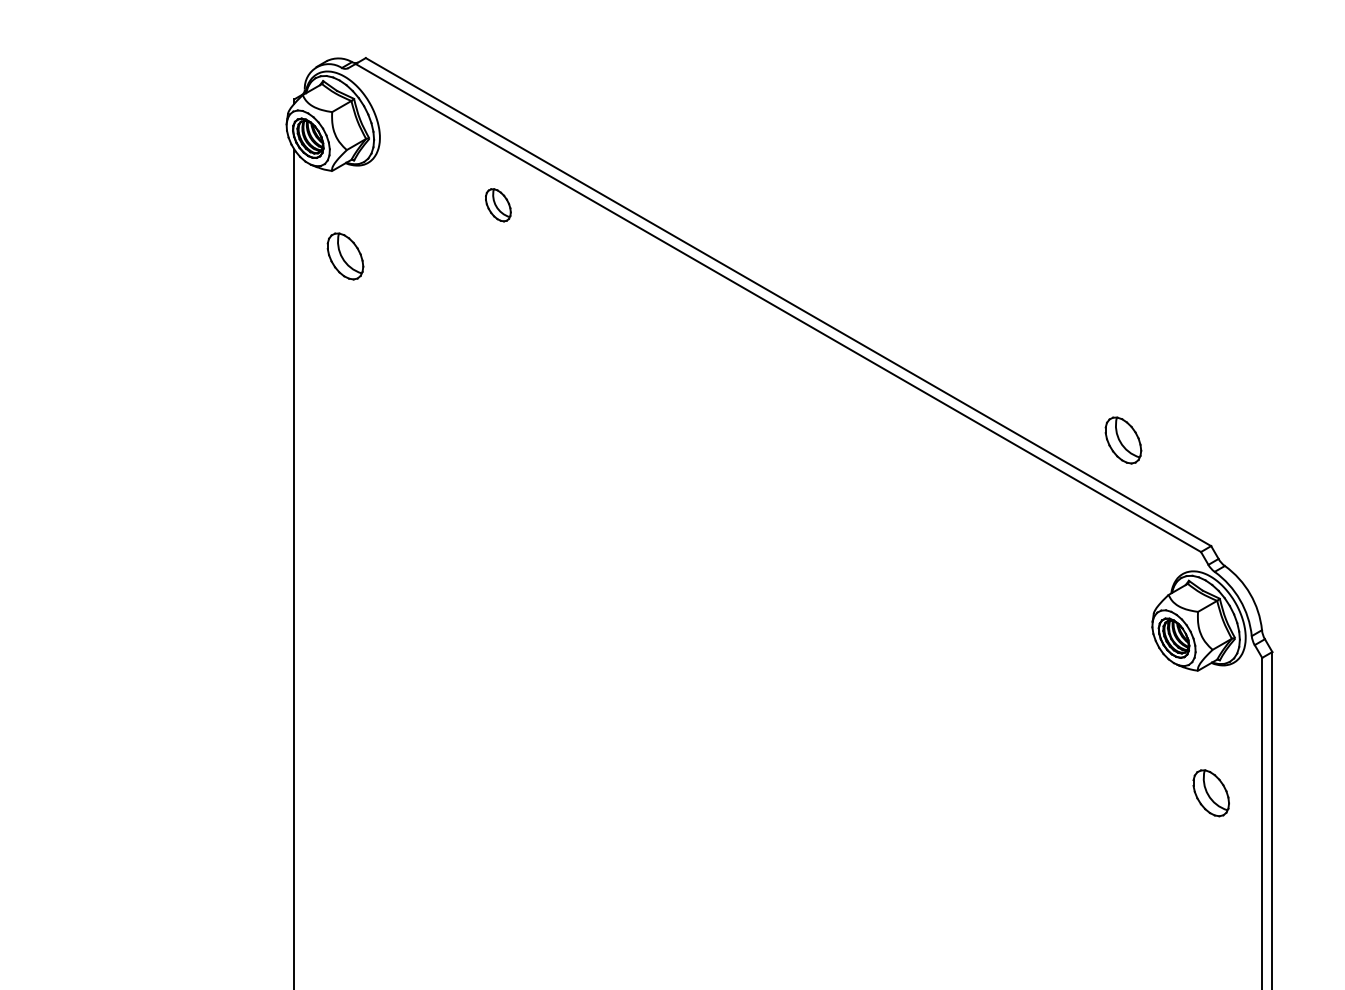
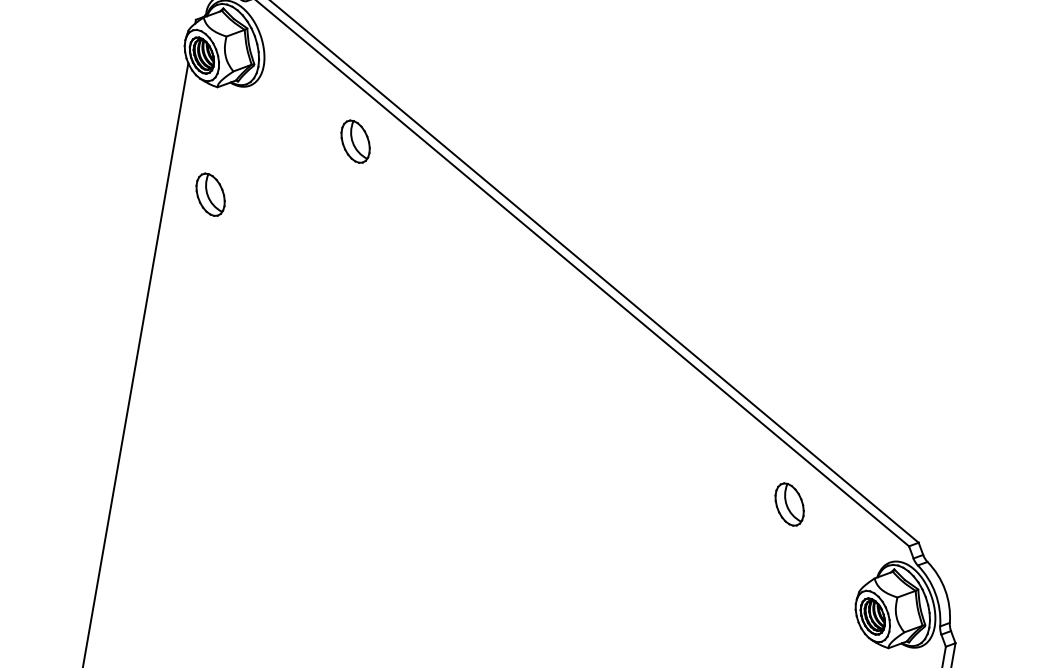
part: (498, 205) -> (355, 142), size x1.43
part: (345, 256) -> (210, 194), moved
part: (1123, 440) -> (789, 504), moved

